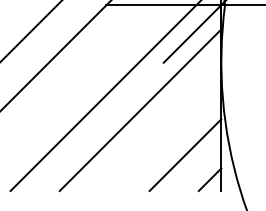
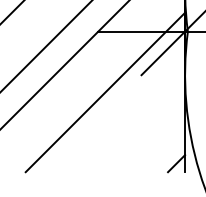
line: (139, 109) -> (123, 110), removed
line: (184, 154) -> (157, 144), removed

